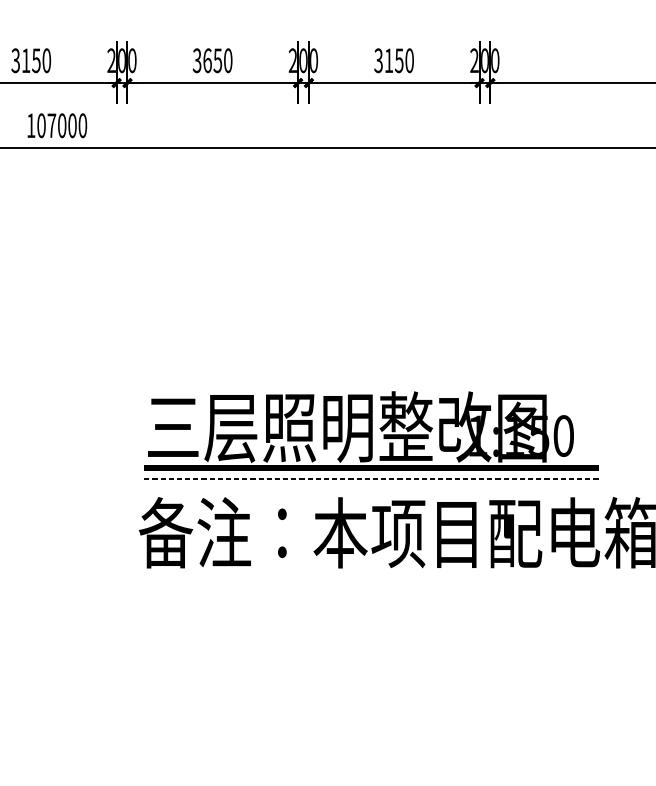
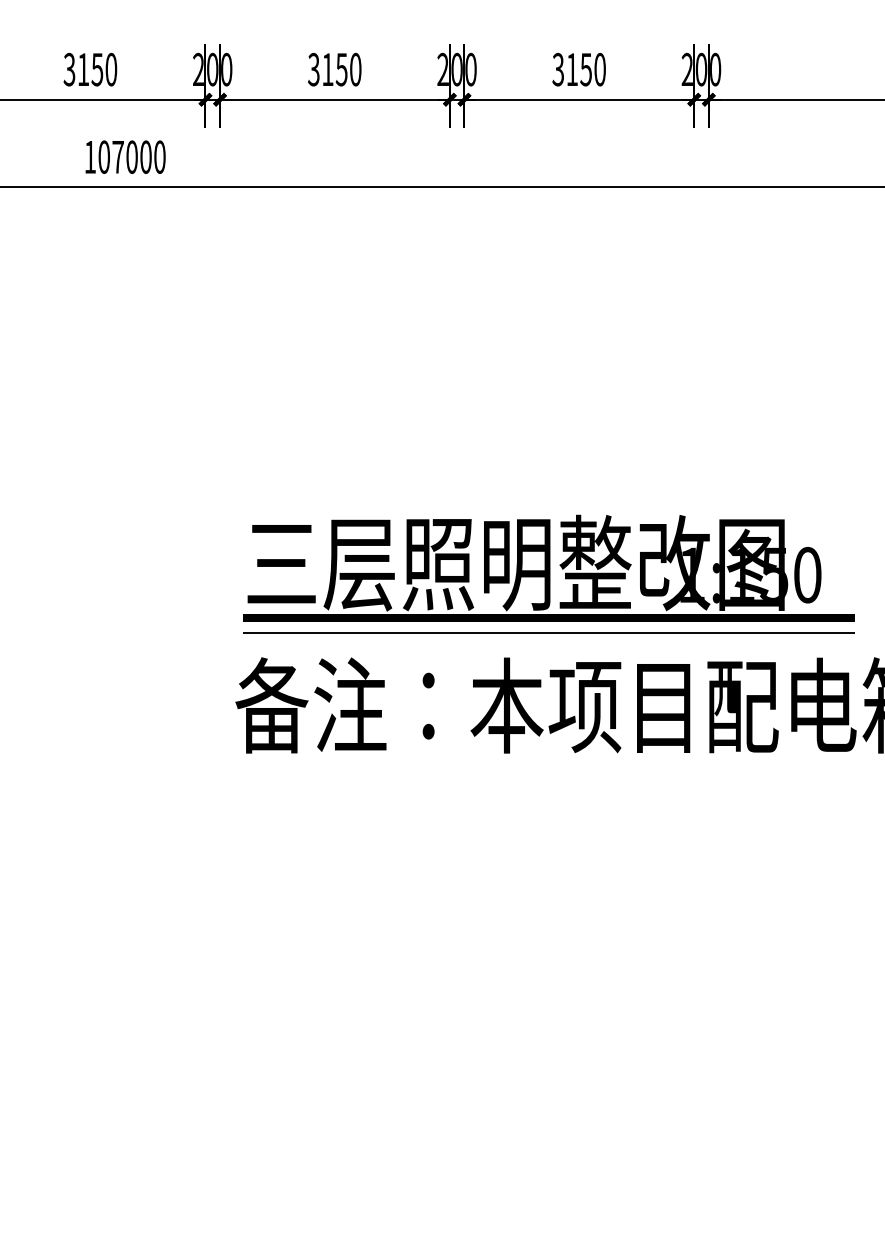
text: (207, 60) -> (327, 69), 3650 -> 3150
line: (372, 479) -> (549, 633), dashed -> solid

